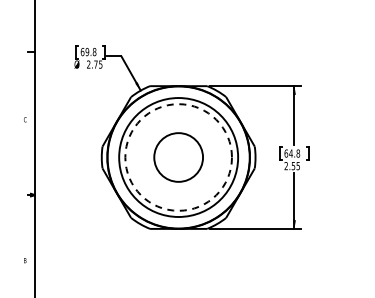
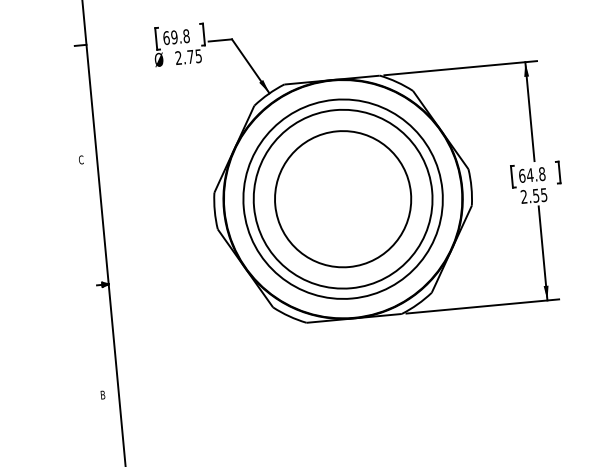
circle: (178, 157) -> (342, 199), dashed -> solid
circle: (178, 157) -> (342, 199), size x1.67

